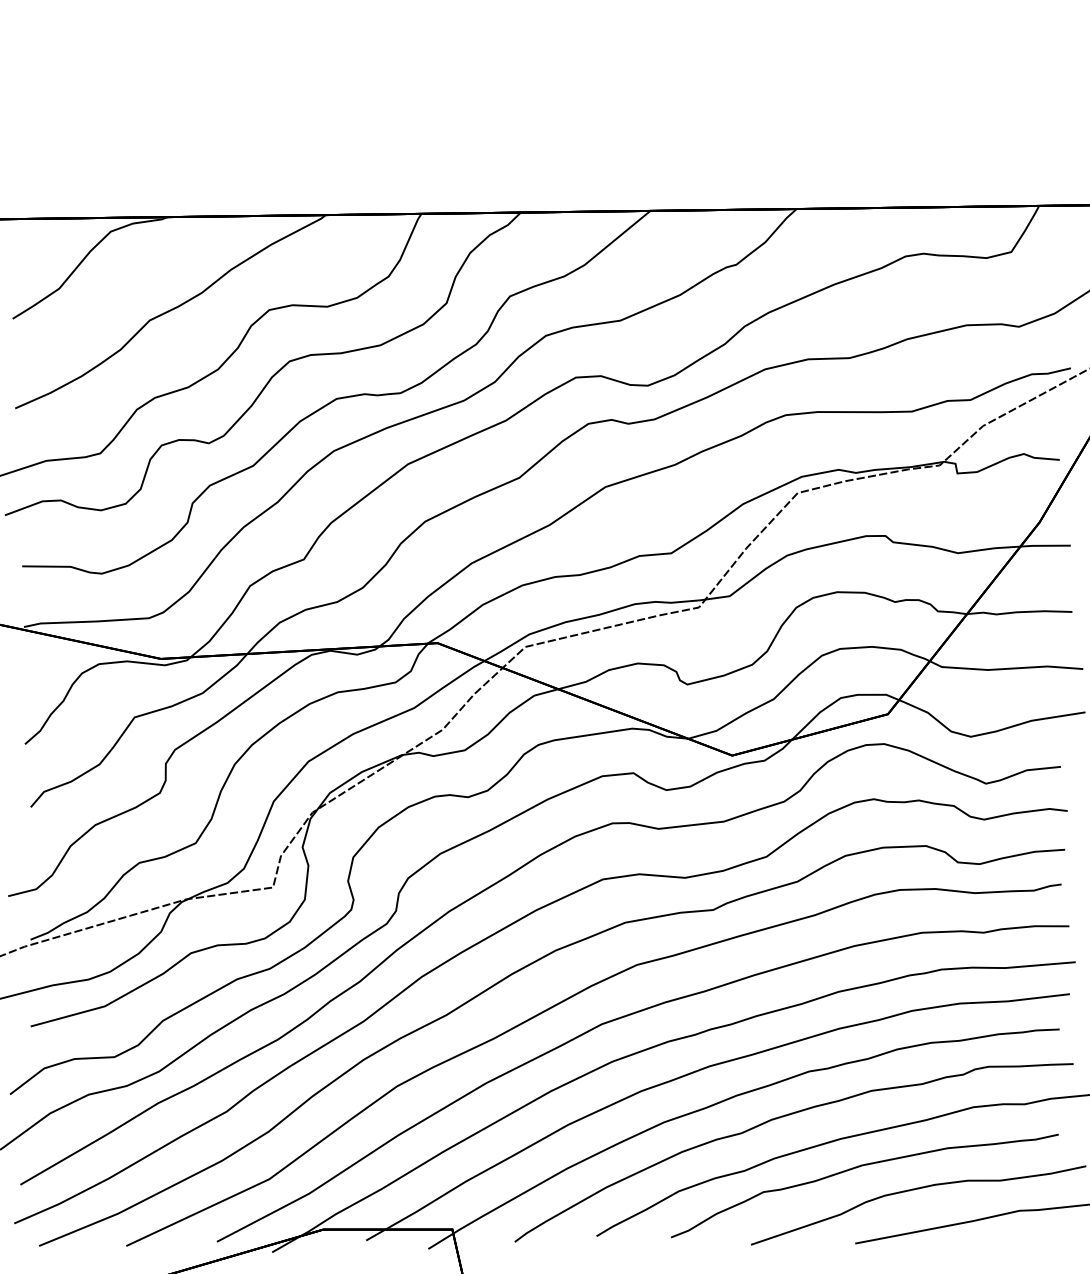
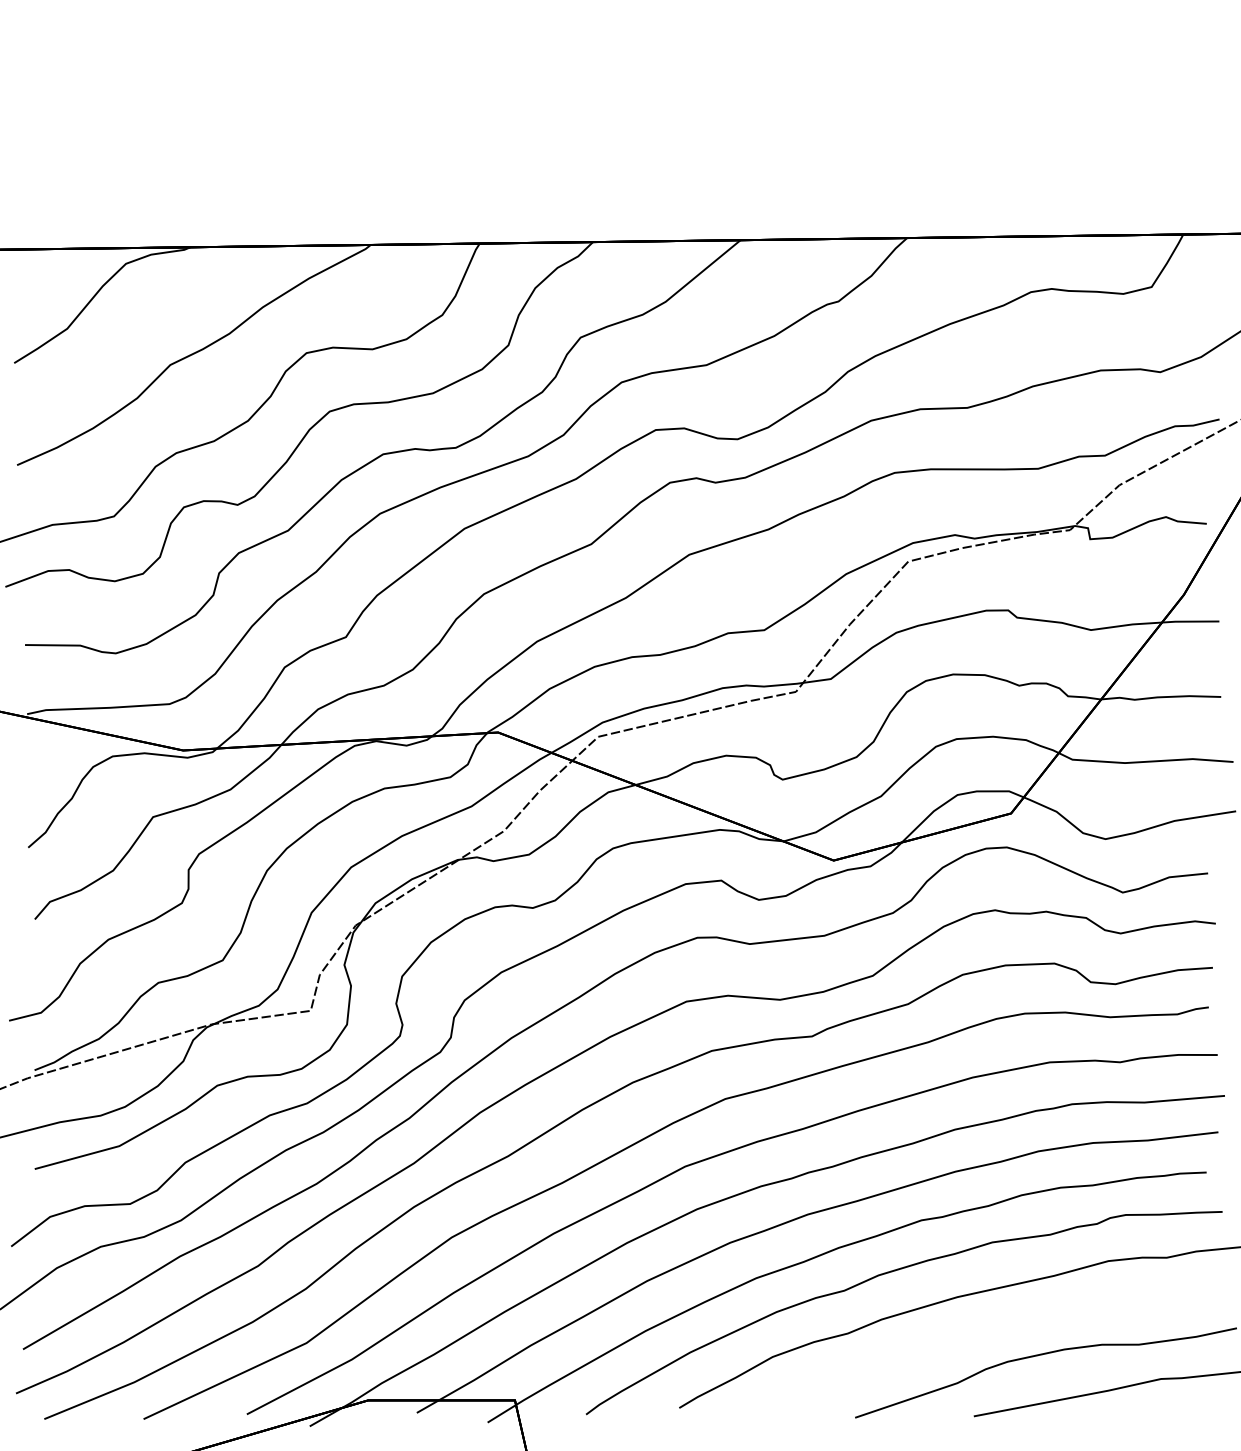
curve: (857, 1168) -> (976, 1330), removed

